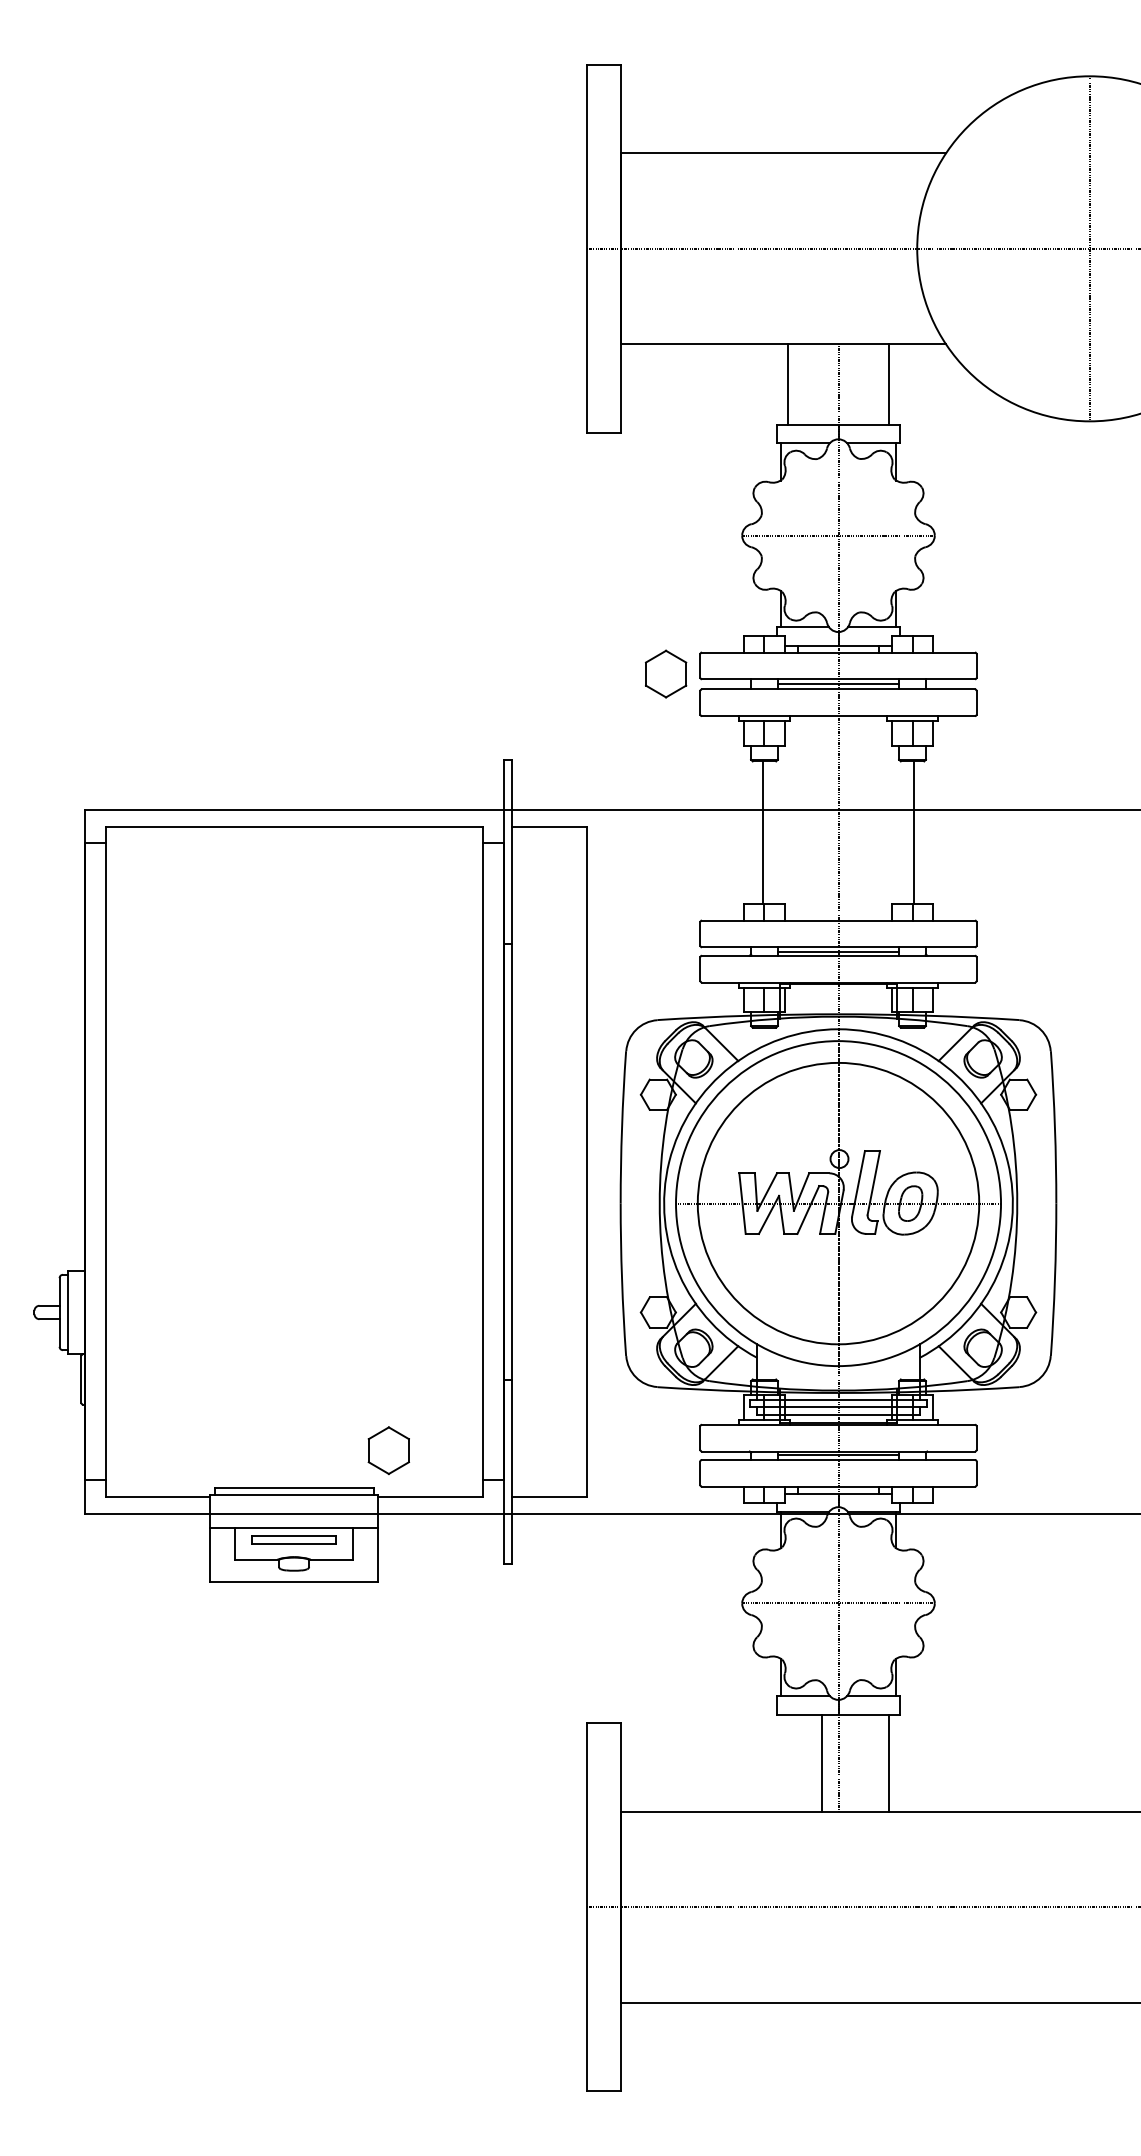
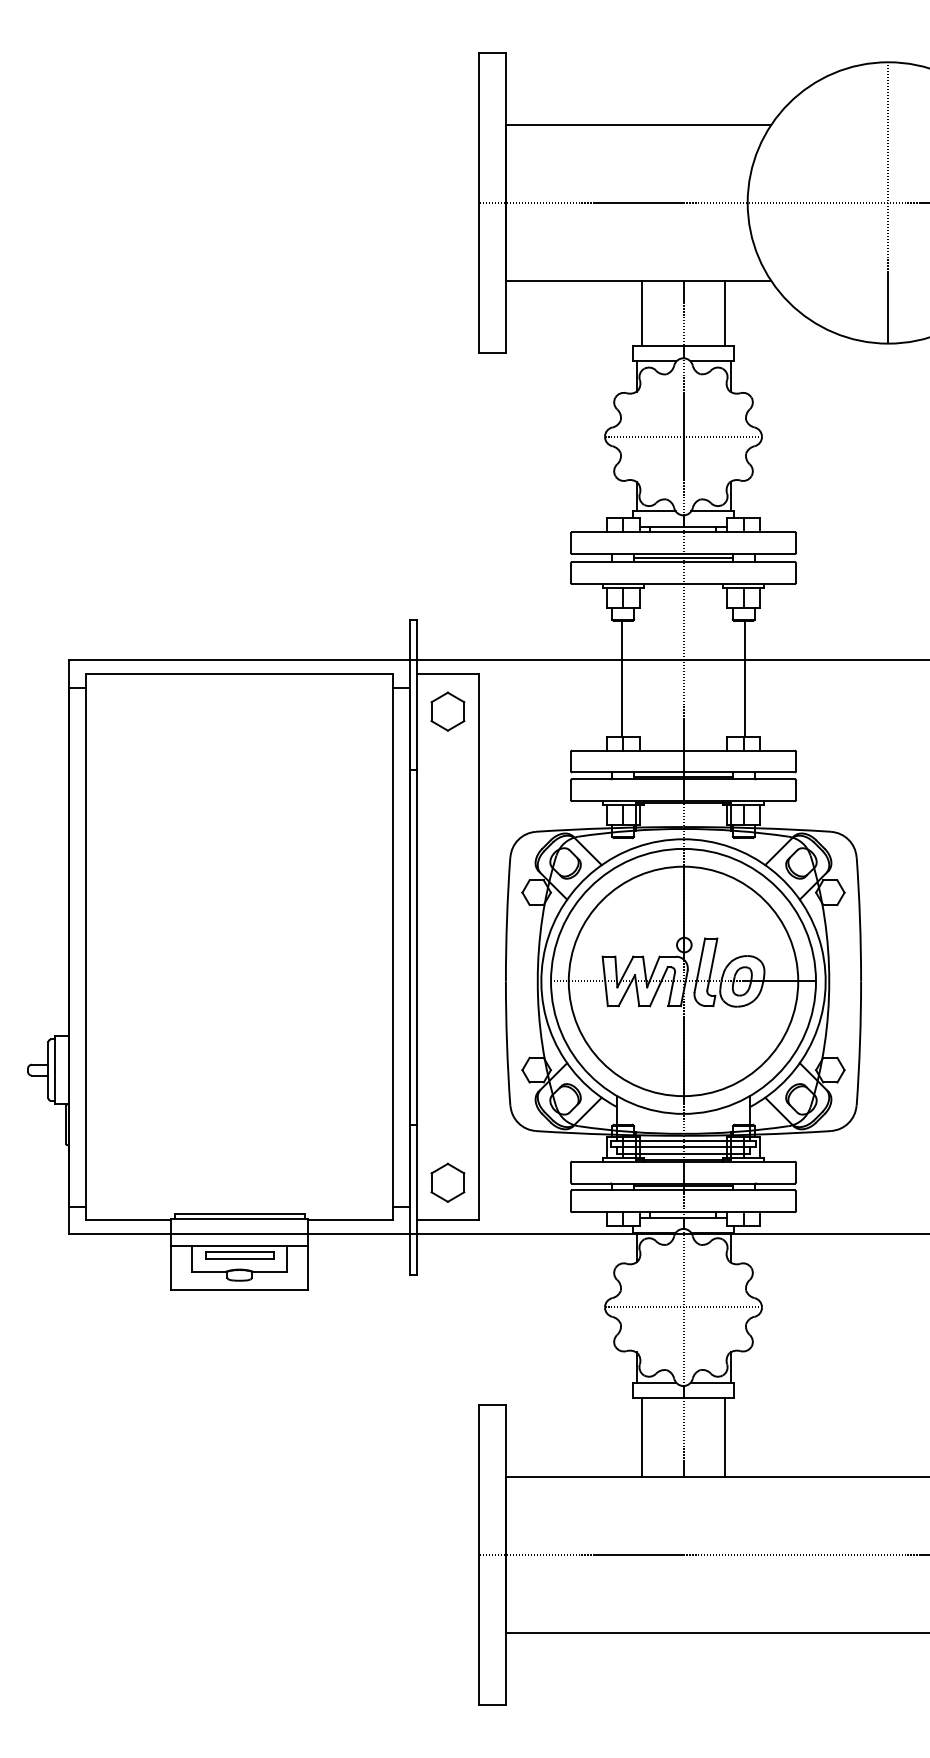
part: (665, 673) -> (447, 711), moved
part: (388, 1450) -> (447, 1182), moved
line: (822, 1763) -> (642, 1437), moved

